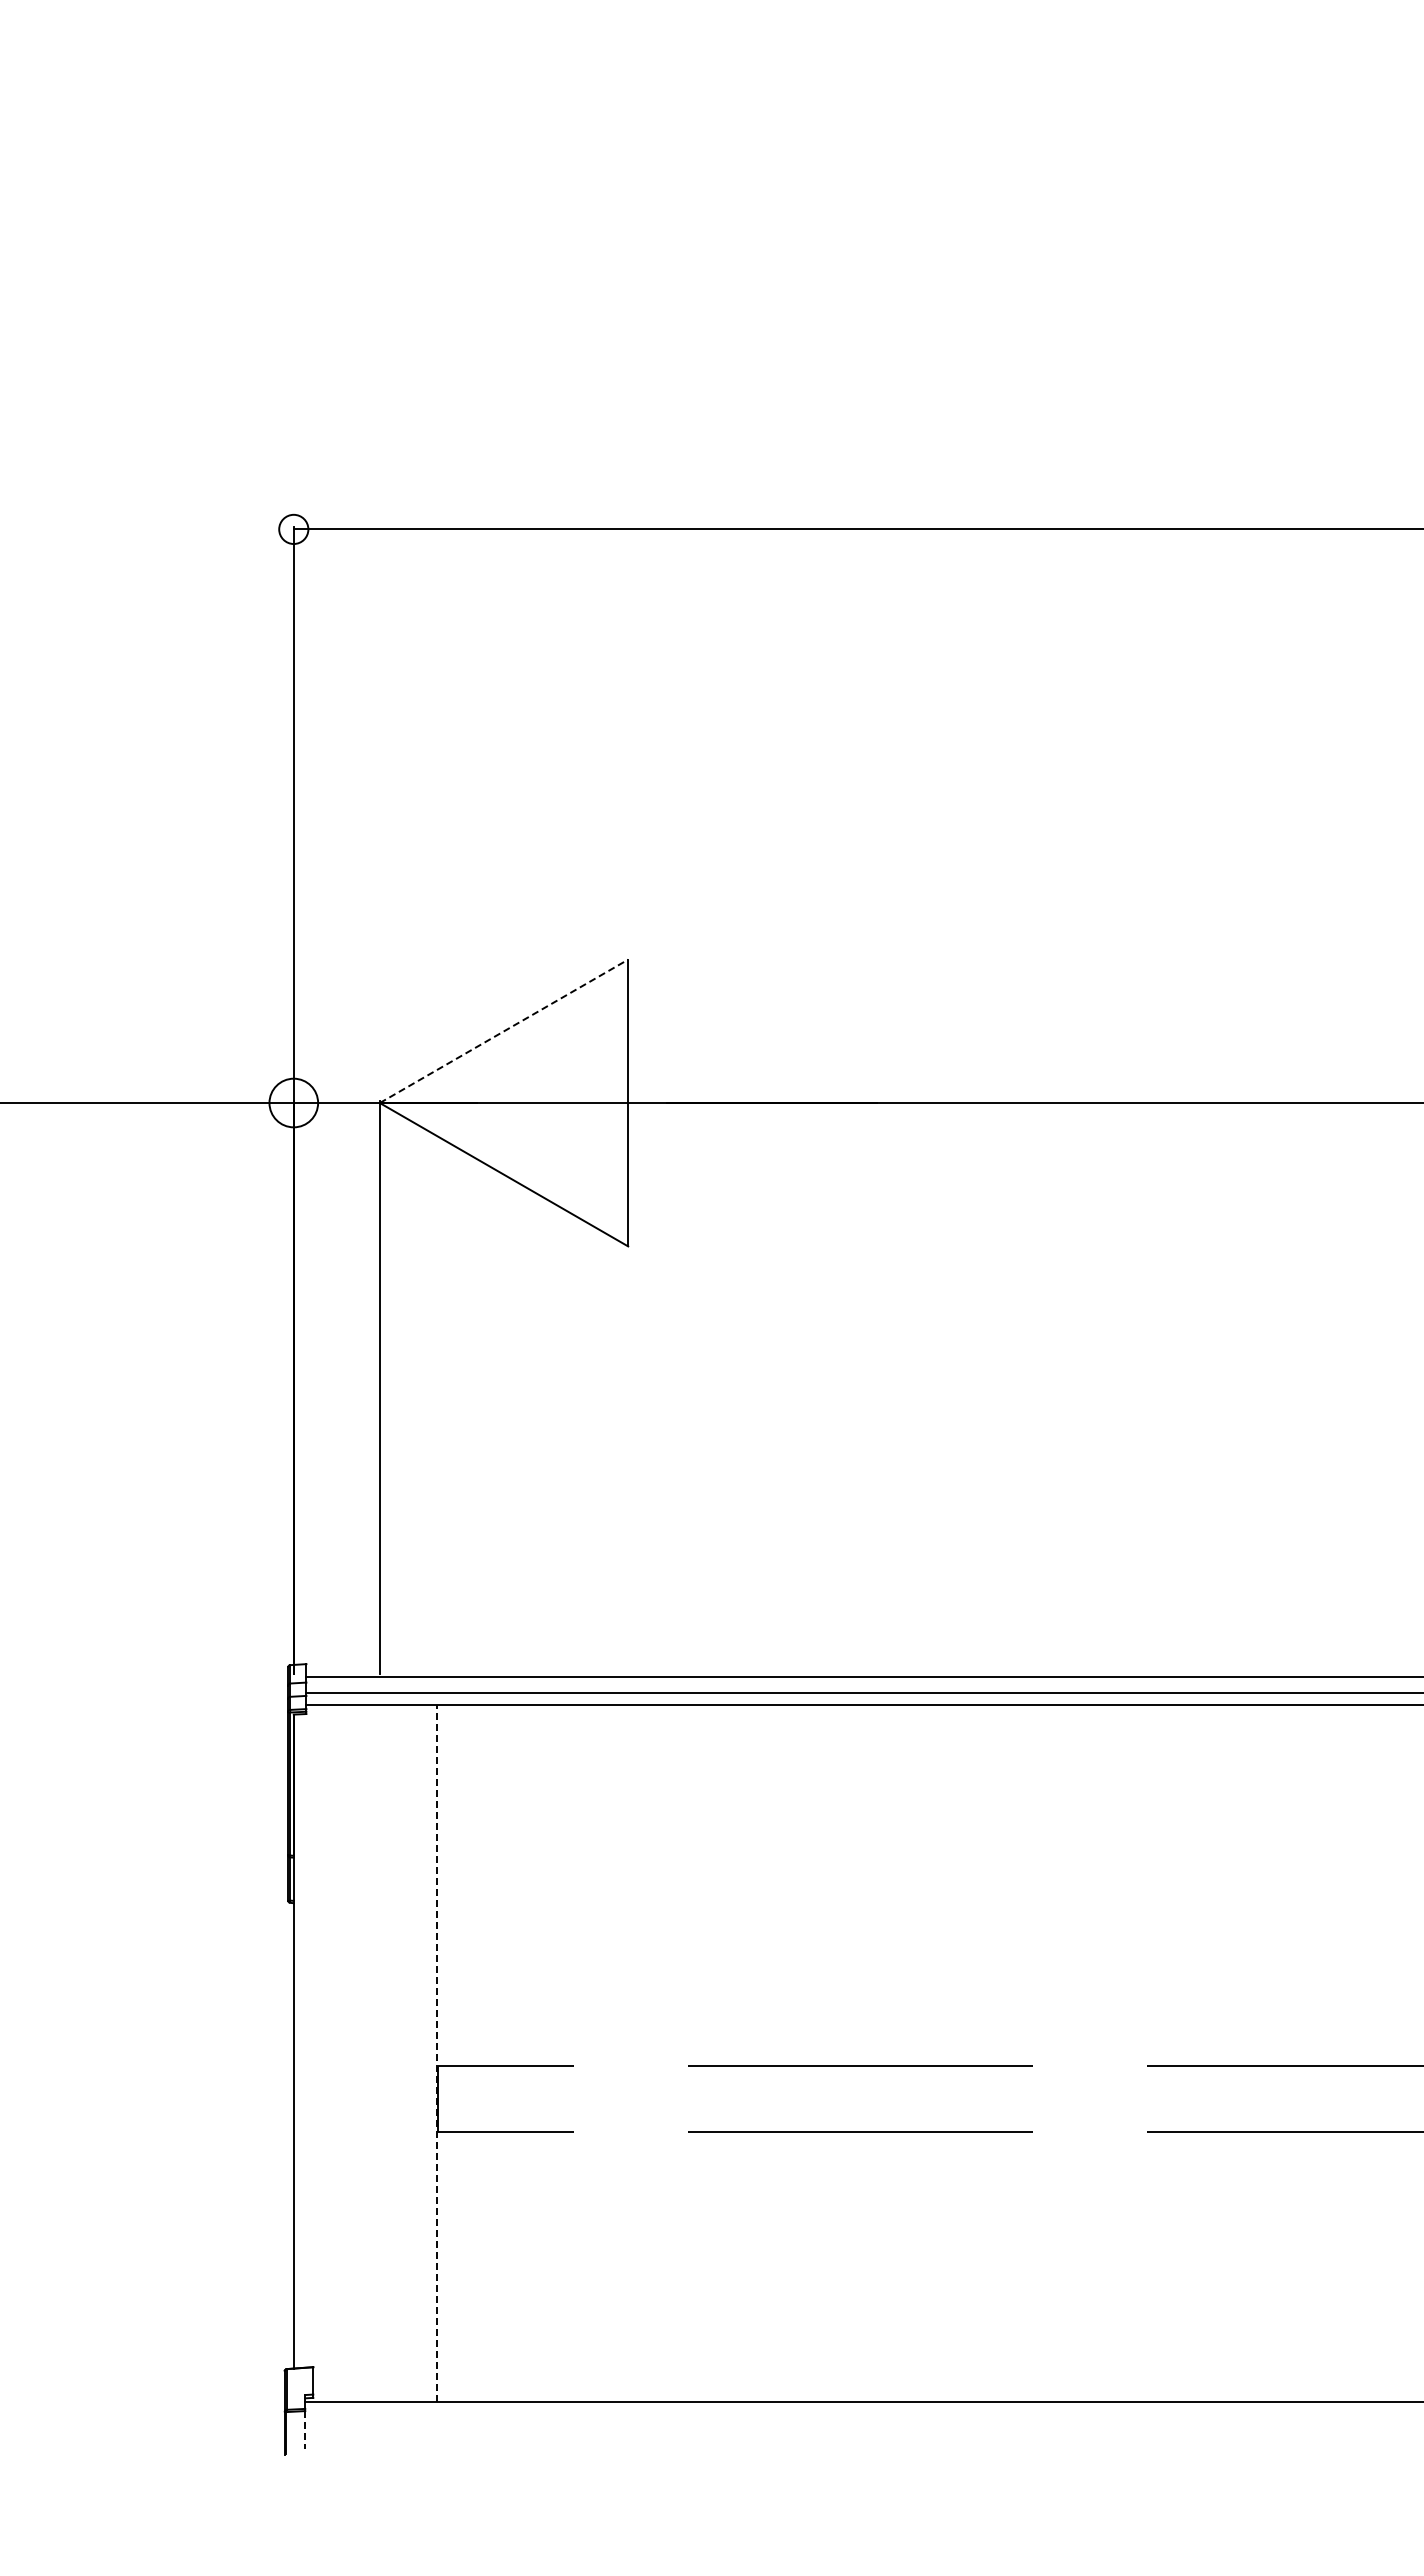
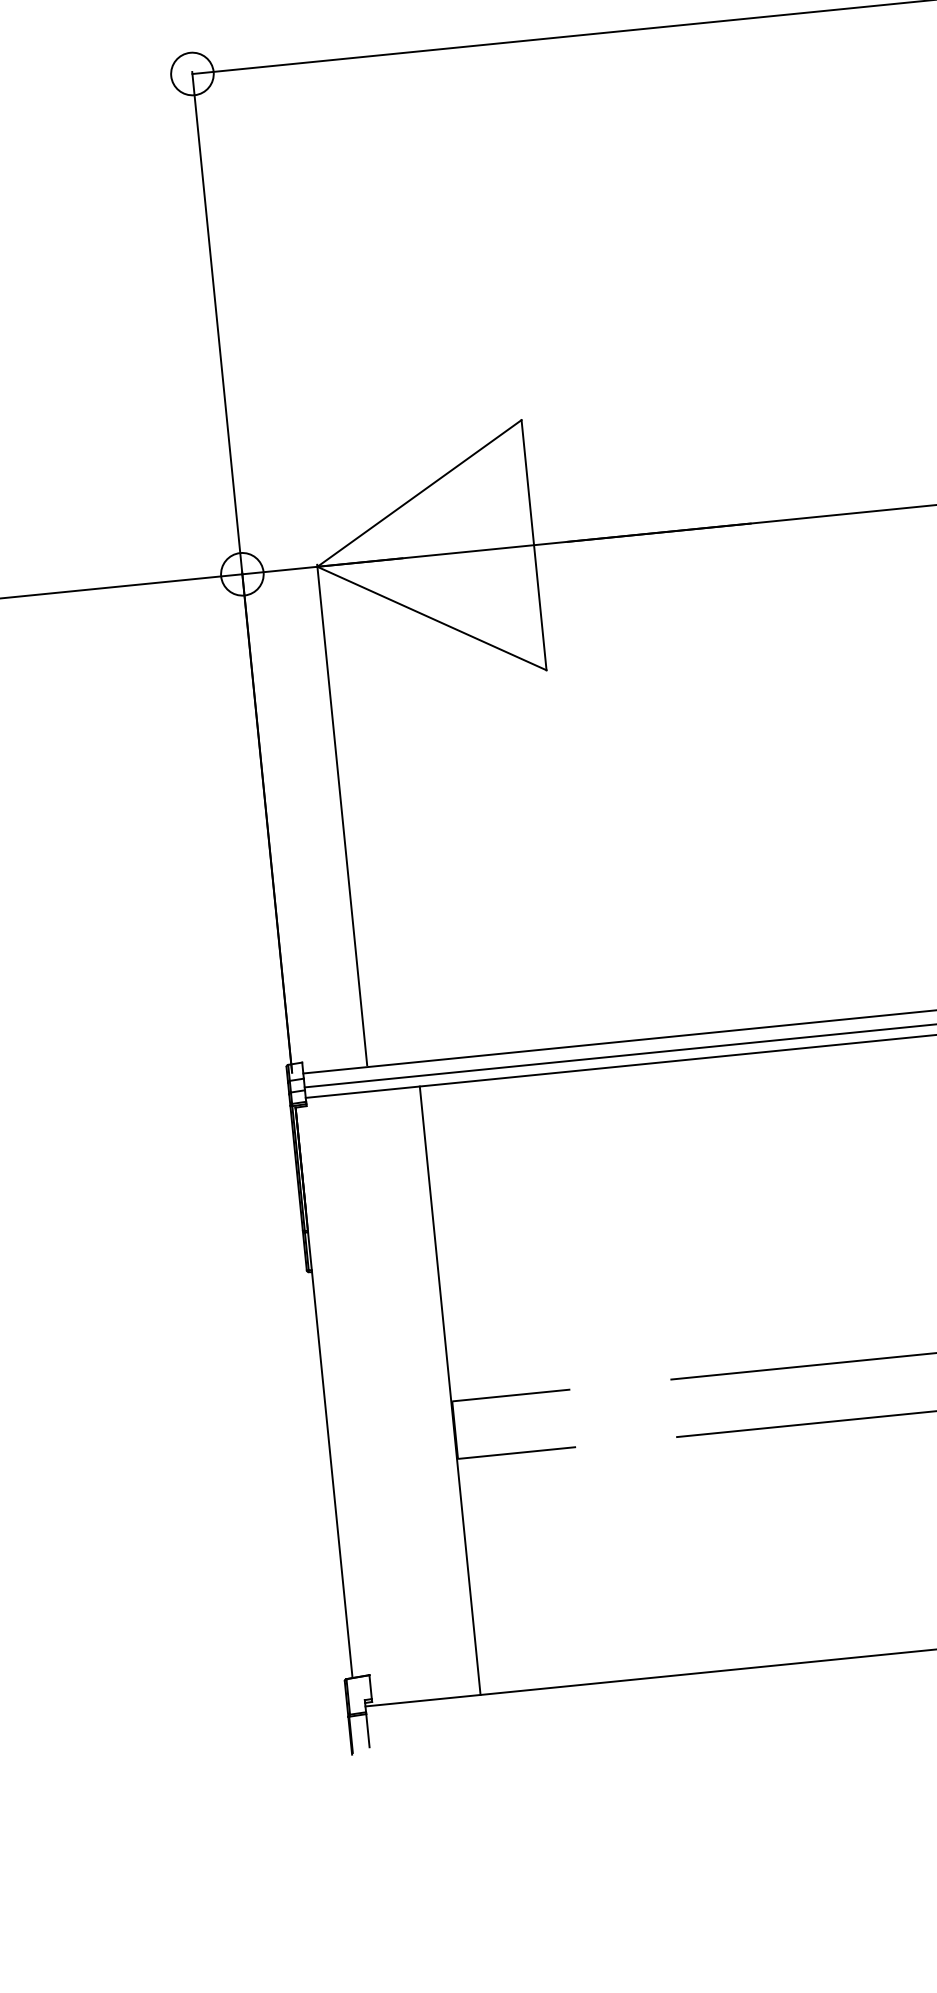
circle: (293, 529) -> (192, 74), size x1.67
line: (504, 1031) -> (419, 493), dashed -> solid
line: (437, 2053) -> (450, 1390), dashed -> solid
line: (305, 2430) -> (368, 1731), dashed -> solid

